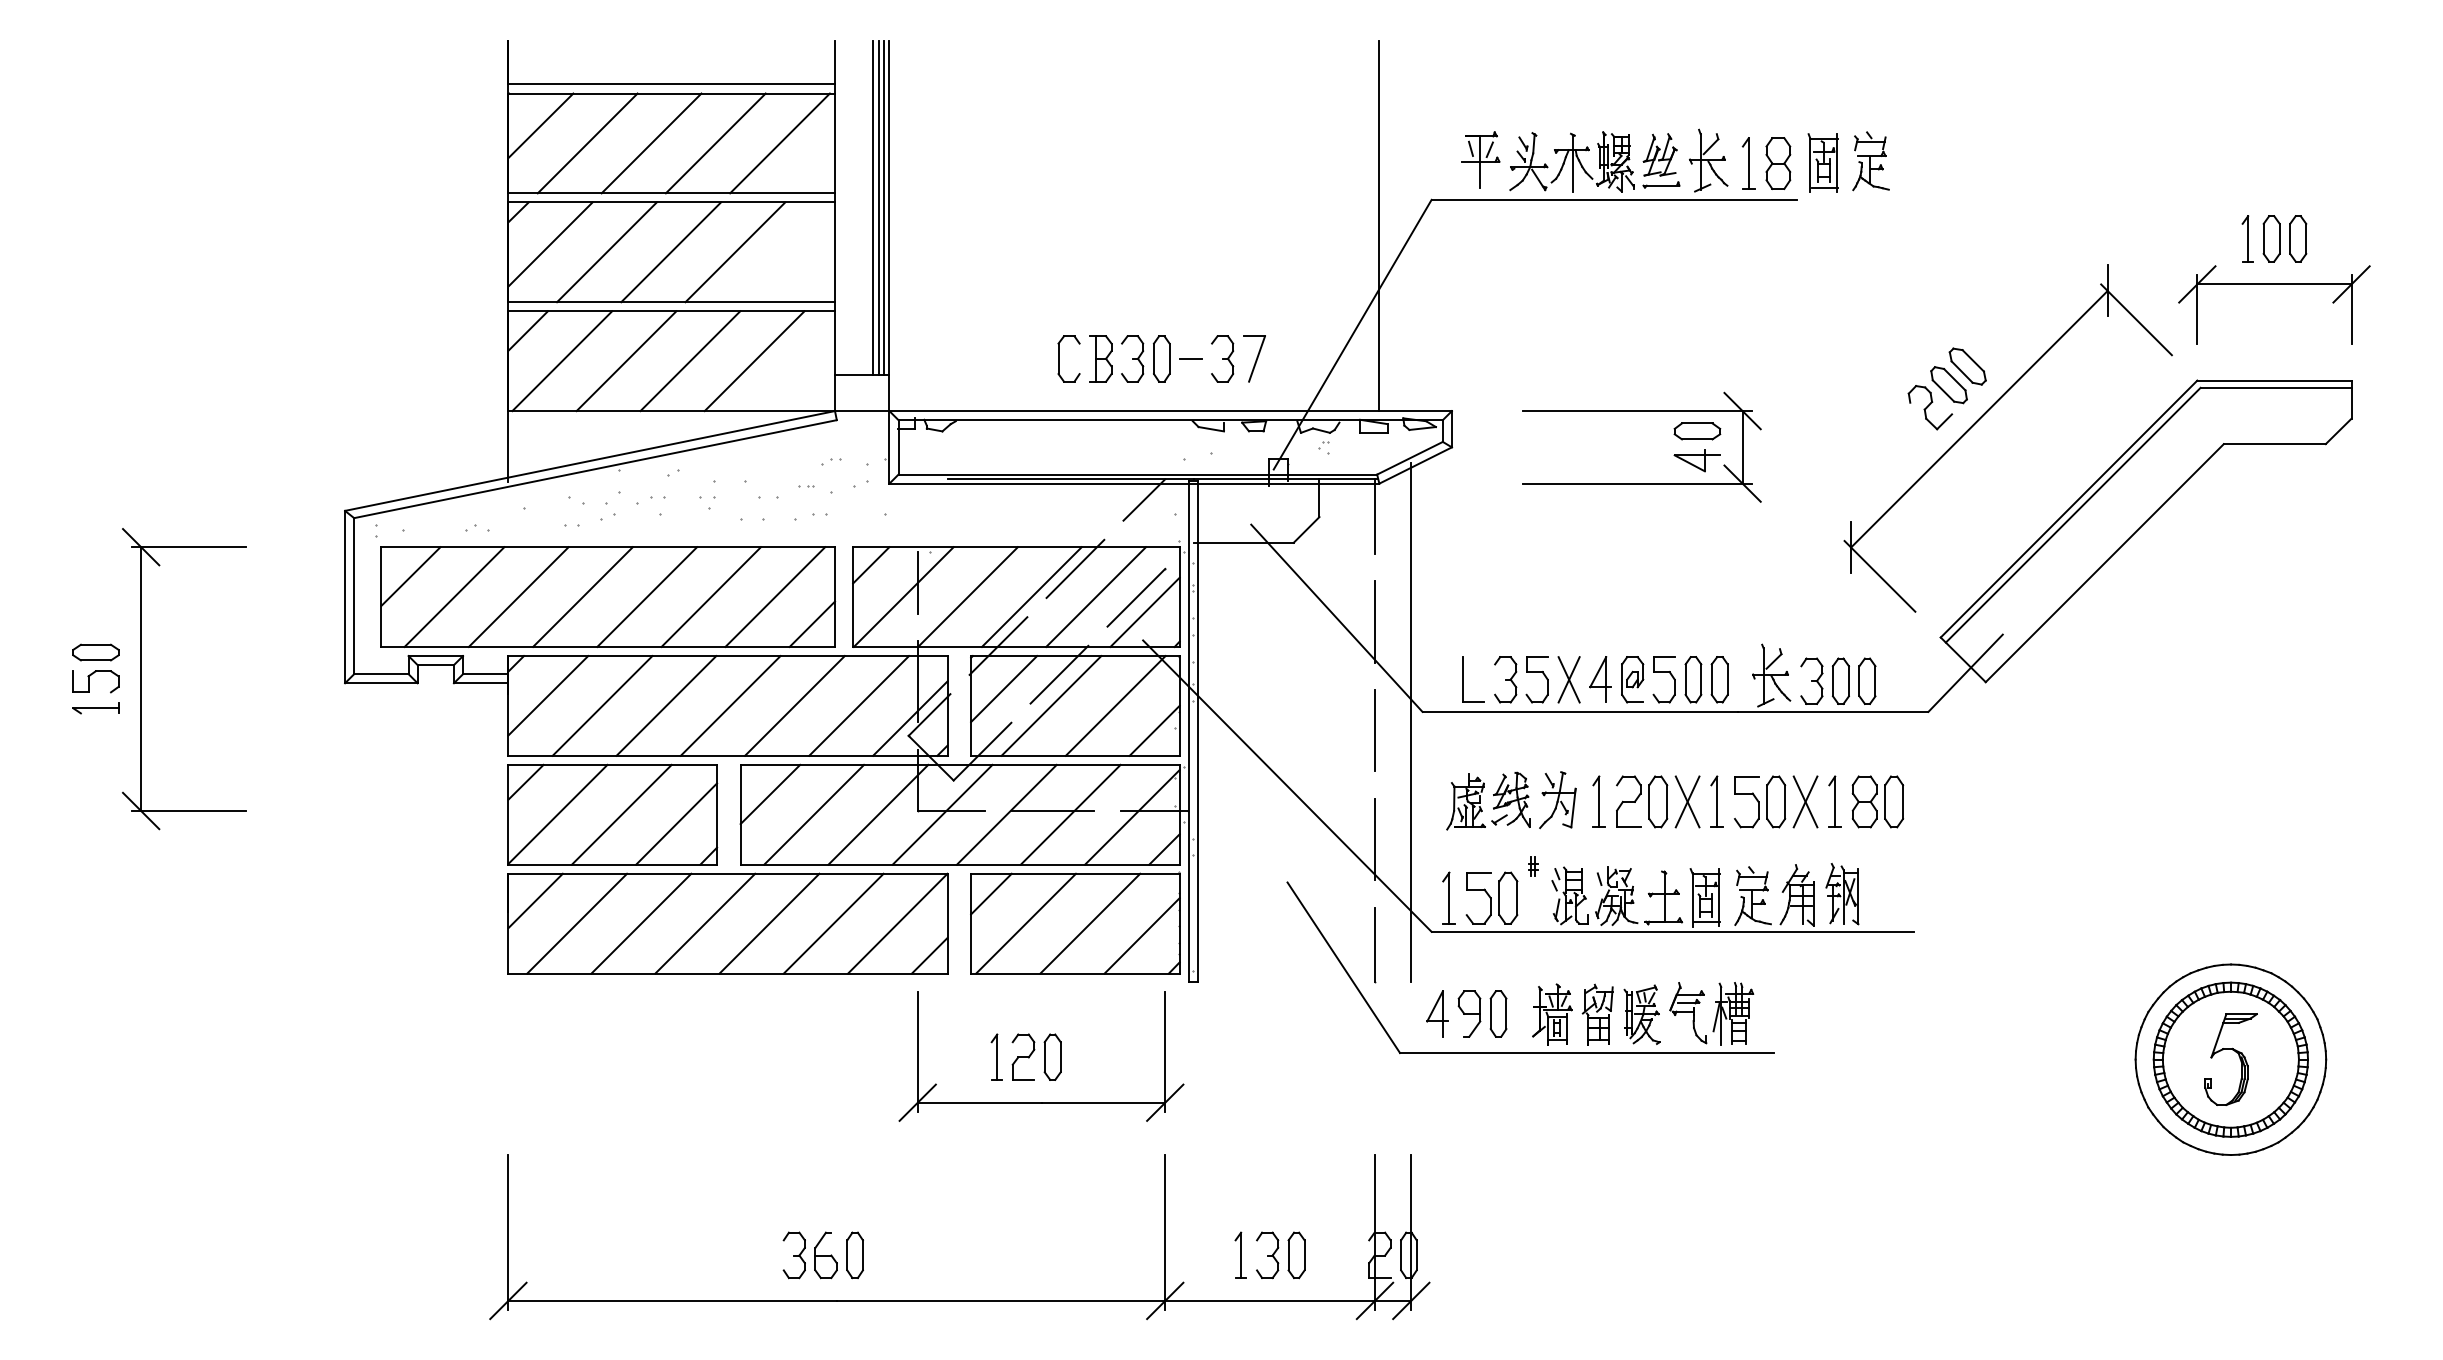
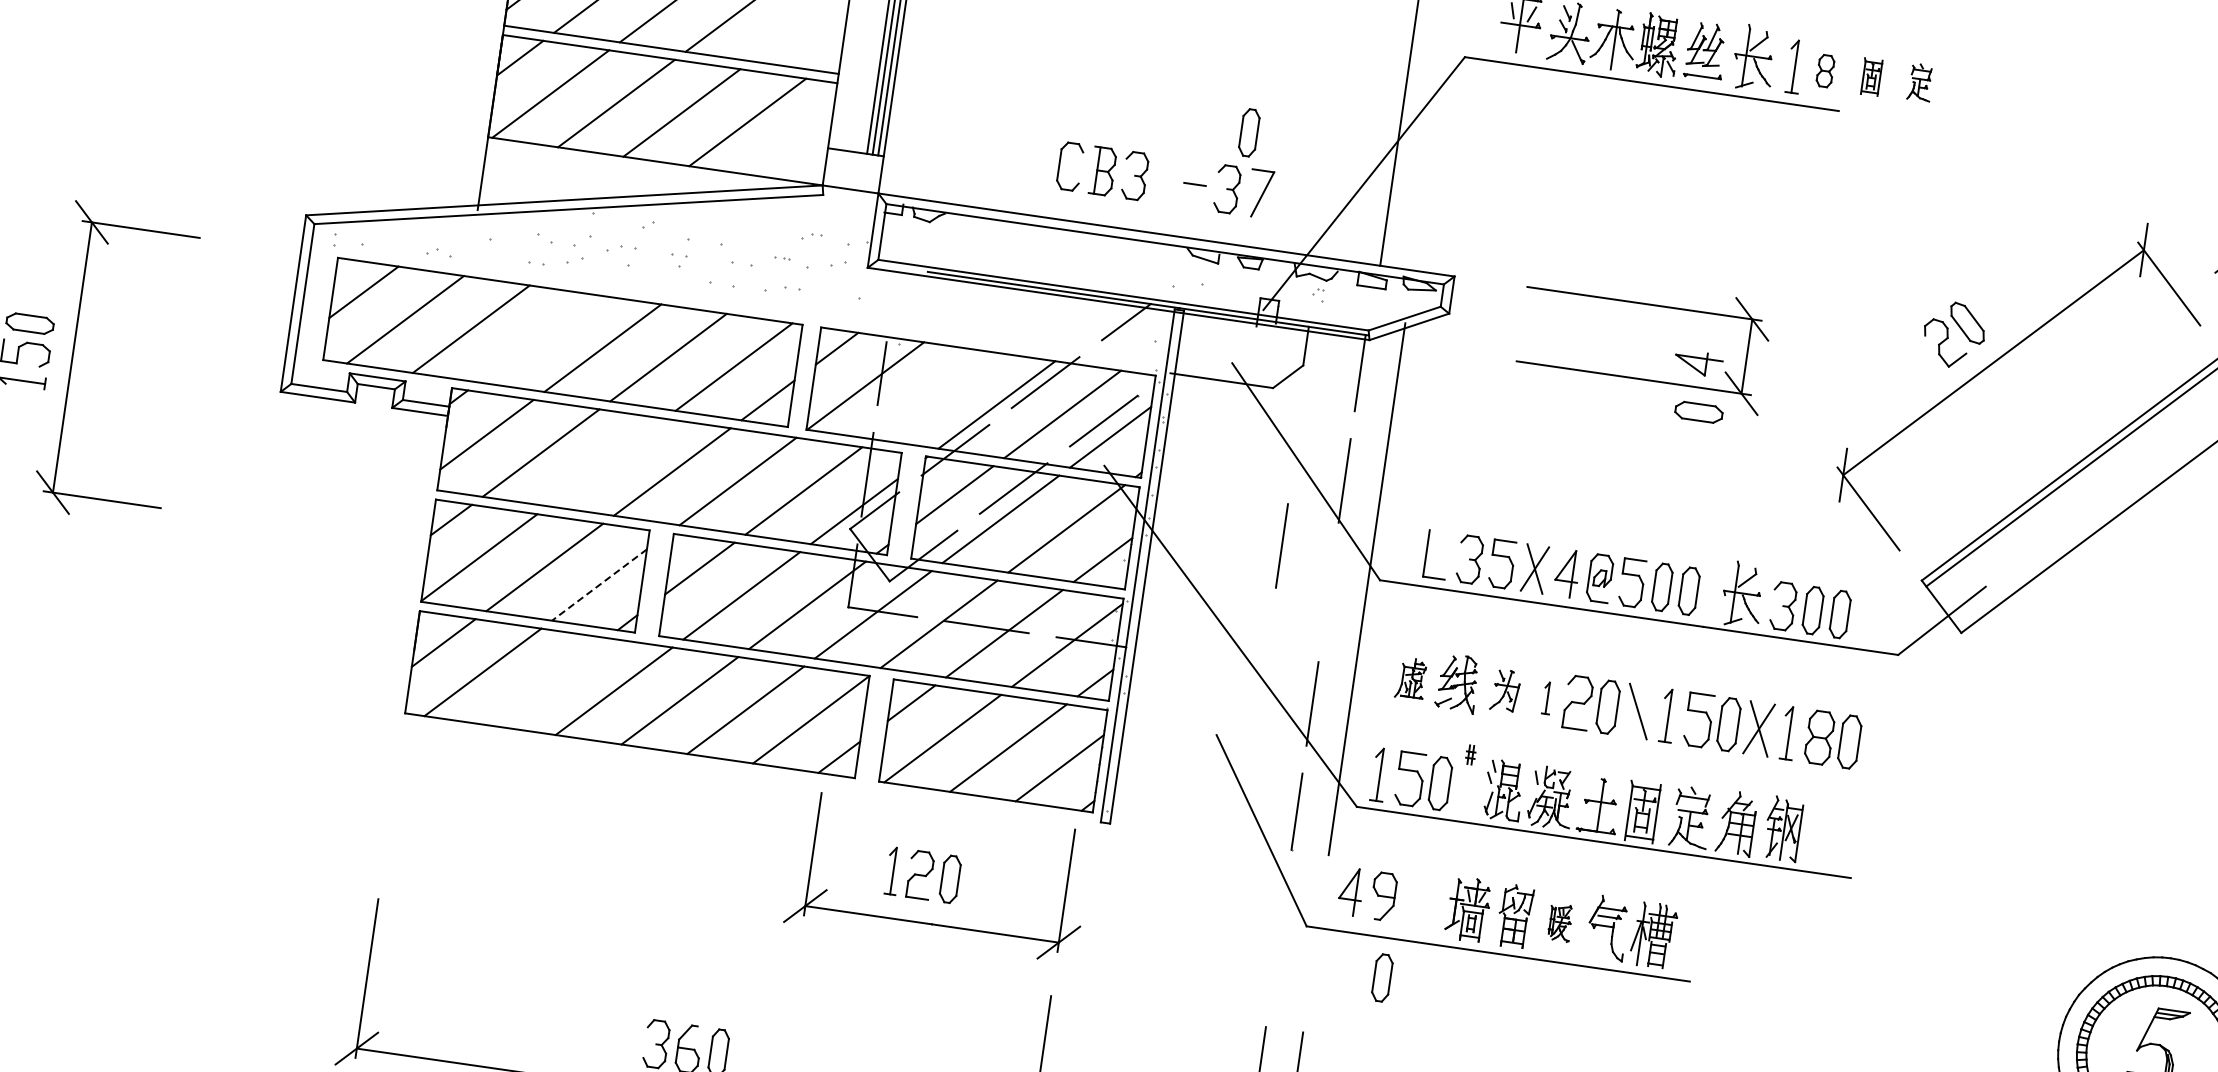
part: (1870, 161) -> (1920, 82), size x0.6
part: (1822, 162) -> (1870, 76), size x0.6
part: (1778, 163) -> (1825, 71), size x0.6
part: (1161, 358) -> (1249, 132), moved
part: (1967, 366) -> (1989, 306), removed
part: (1697, 431) -> (1699, 412), moved
line: (582, 596) -> (536, 338), removed
line: (967, 596) -> (931, 394), removed
line: (666, 705) -> (606, 462), removed
line: (1374, 730) -> (1281, 545), moved
part: (1557, 800) -> (1505, 690), size x0.7
part: (1465, 801) -> (1410, 678), size x0.7
part: (1598, 801) -> (1547, 697), size x0.6
line: (1687, 801) -> (1638, 711), removed
line: (676, 824) -> (599, 585), solid -> dashed
line: (641, 923) -> (548, 681), removed
part: (1498, 1013) -> (1382, 977), moved
part: (1641, 1014) -> (1559, 922), size x0.6

